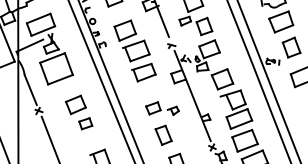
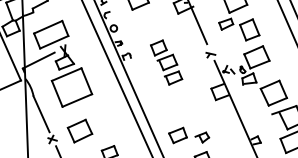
part: (134, 50) -> (165, 61), size x0.6
part: (75, 104) -> (79, 130), moved
part: (162, 108) -> (189, 135), moved

